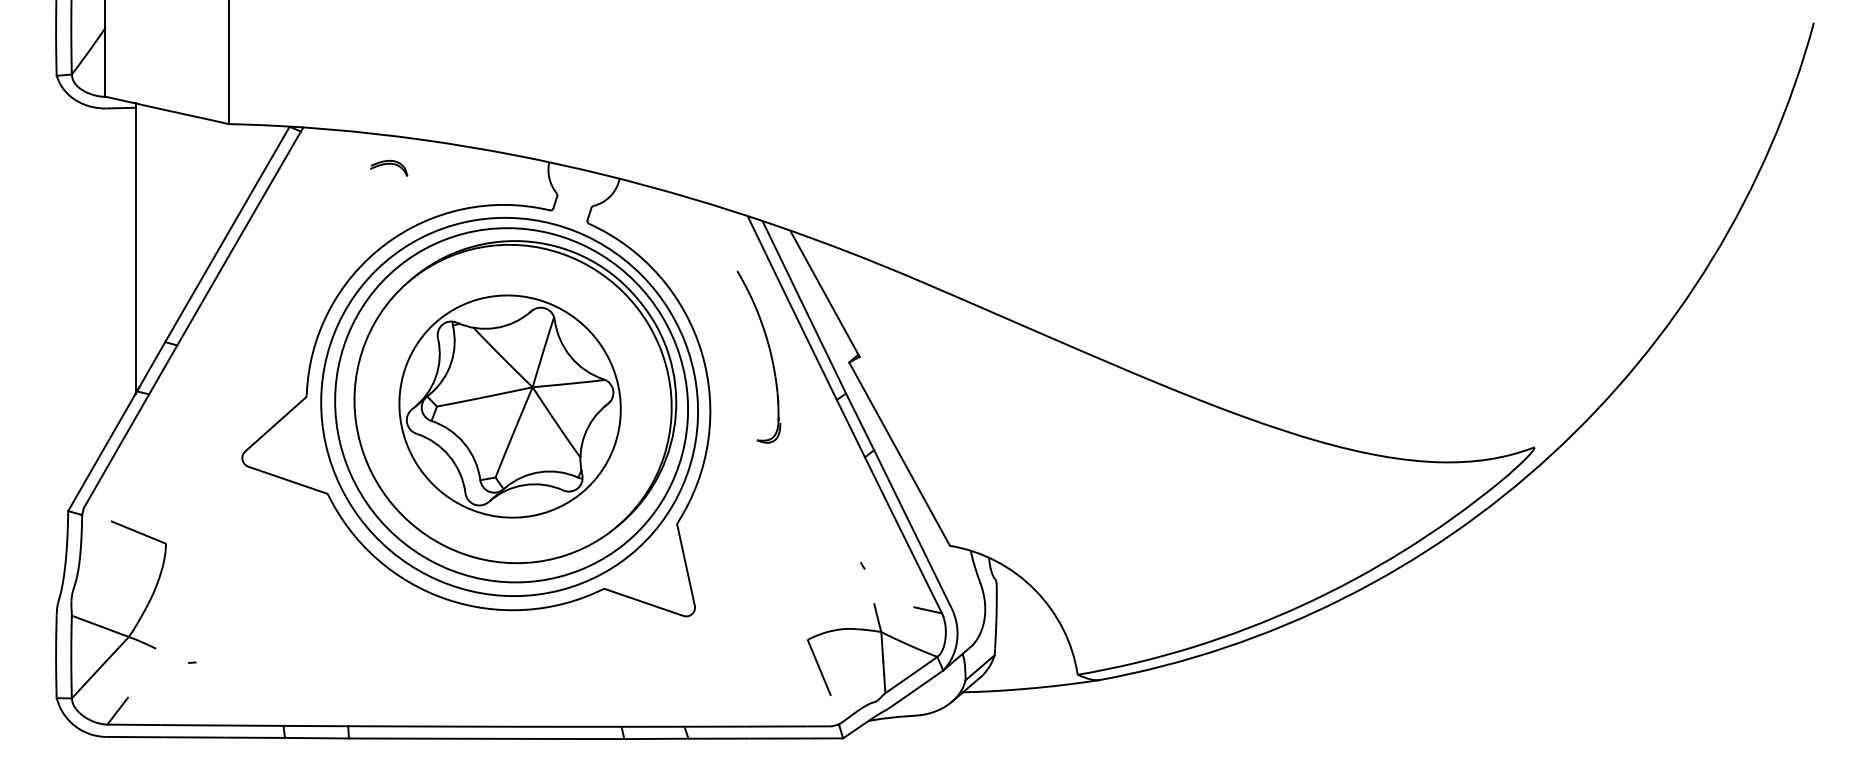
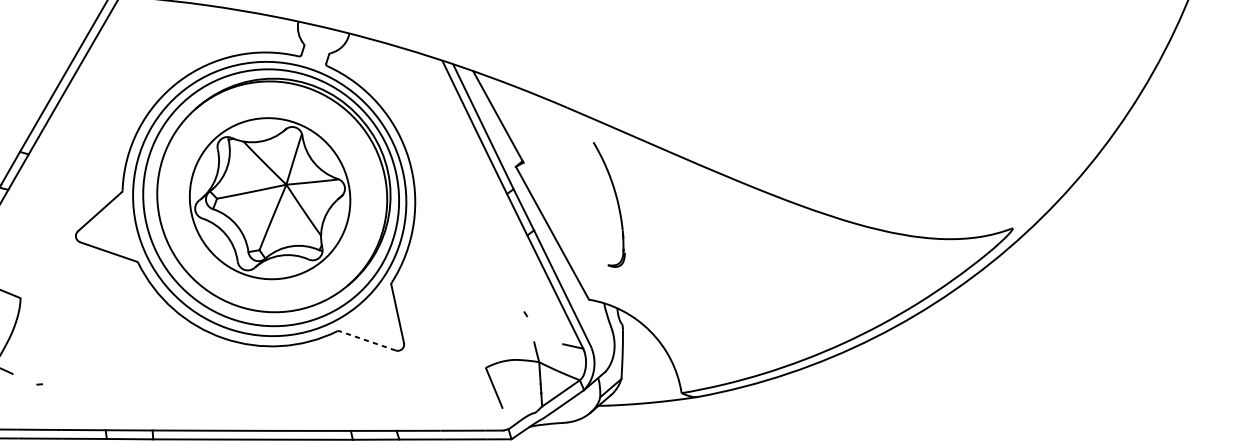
part: (389, 167) -> (182, 25), removed
part: (770, 357) -> (617, 205), moved
line: (643, 602) -> (366, 340), solid -> dashed

